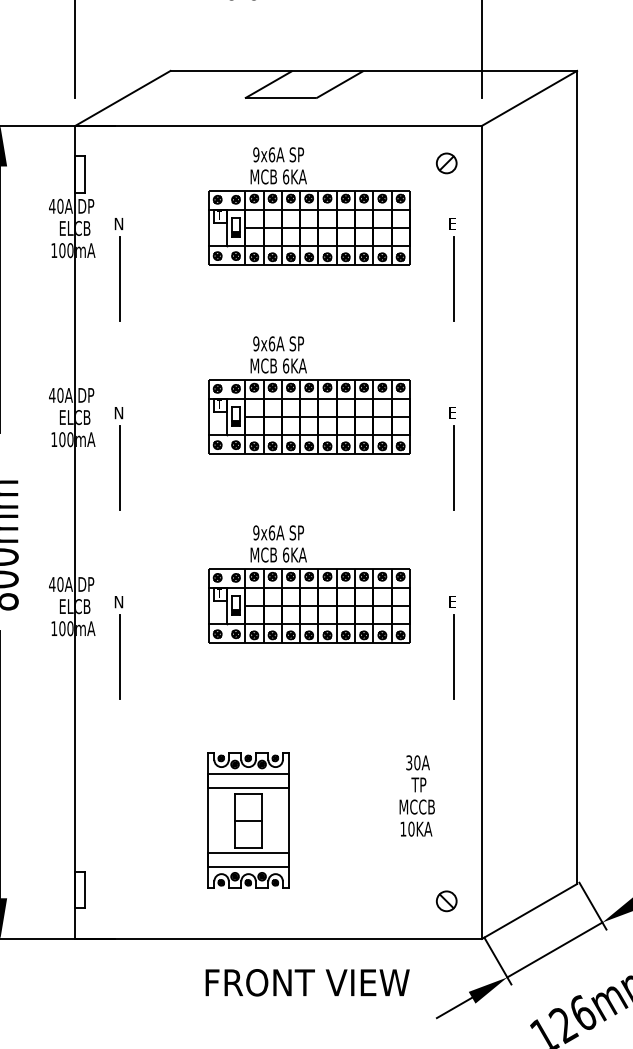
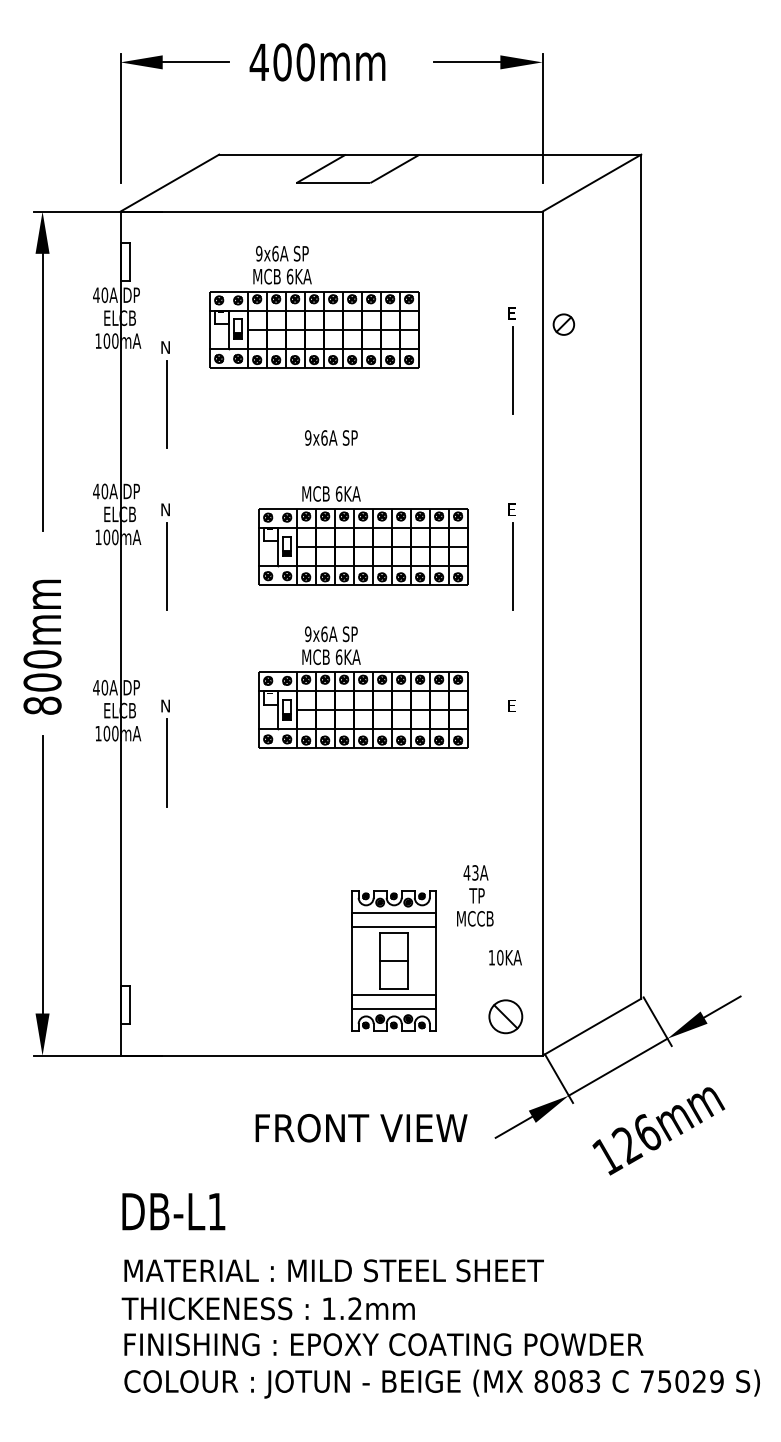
part: (446, 163) -> (563, 324), moved
part: (309, 205) -> (314, 306), moved
part: (118, 269) -> (165, 394), moved
part: (309, 406) -> (363, 535), moved
line: (454, 656) -> (513, 762), removed
text: (412, 762) -> (470, 872), 30A -> 43A
part: (247, 820) -> (393, 960), moved
text: (416, 828) -> (505, 957), moved
part: (446, 901) -> (505, 1016), size x1.6
text: (307, 983) -> (361, 1128), moved

